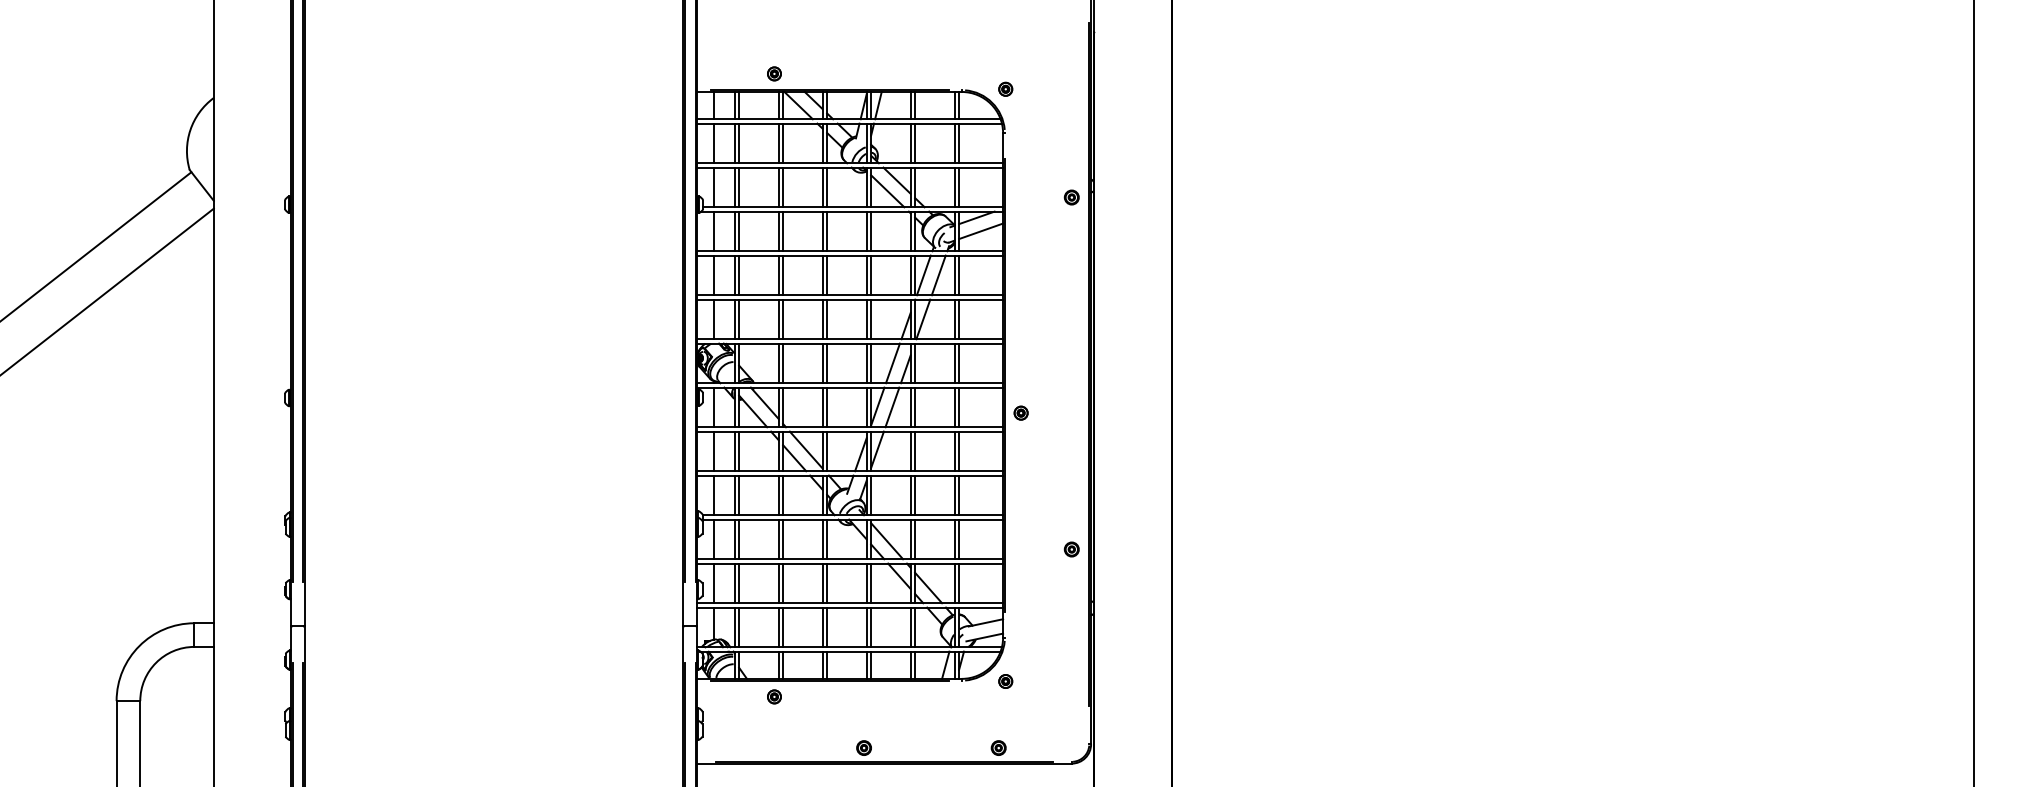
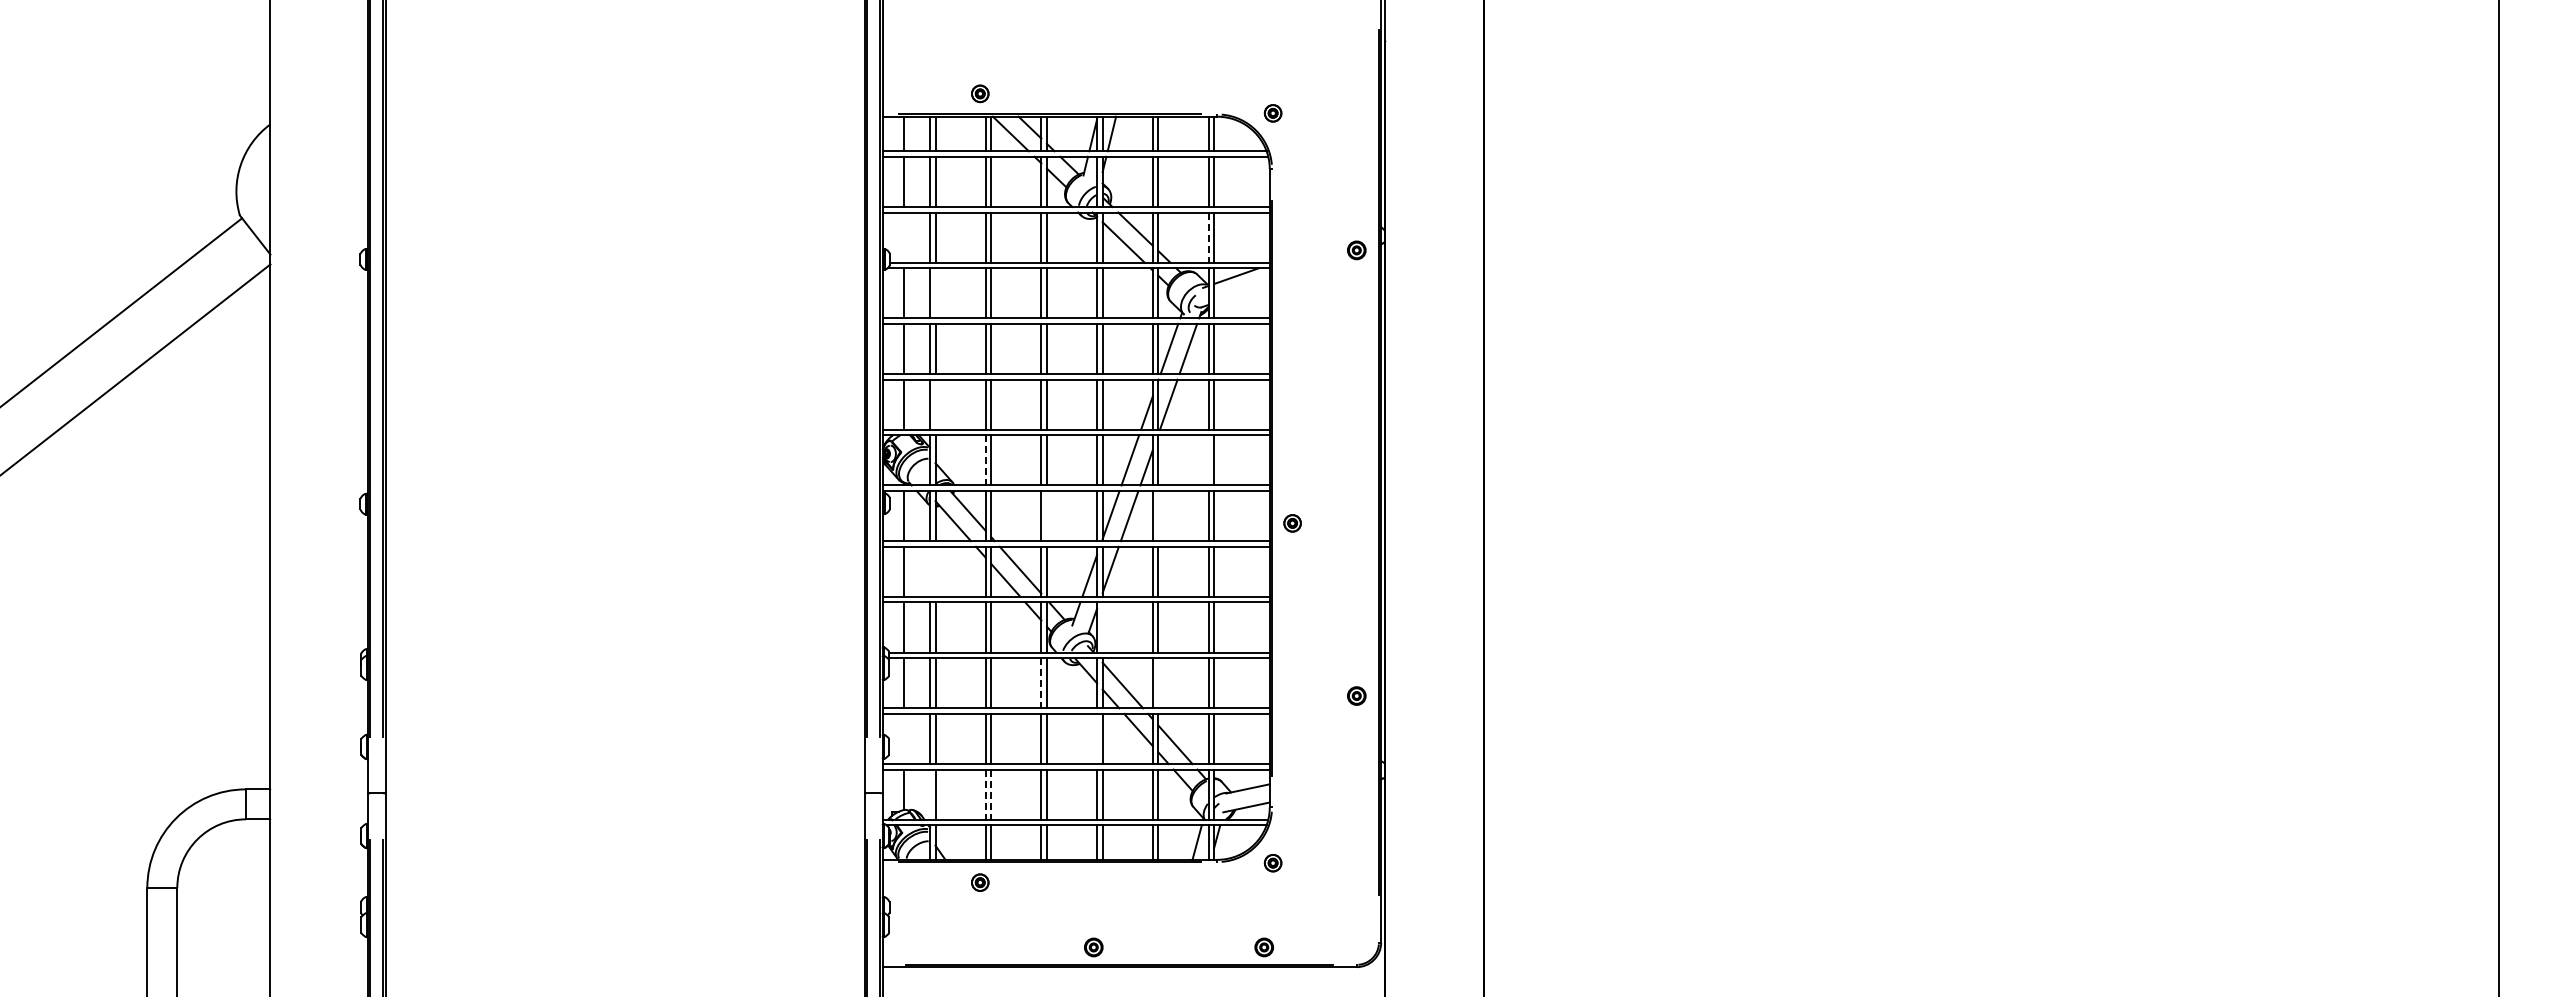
line: (713, 187) -> (903, 237), removed
line: (954, 188) -> (1208, 238), solid -> dashed
line: (980, 230) -> (1241, 292), removed
line: (739, 231) -> (935, 293), removed
line: (739, 319) -> (935, 404), removed
line: (778, 363) -> (985, 460), solid -> dashed
line: (954, 363) -> (1208, 460), removed
line: (826, 407) -> (1046, 516), removed
line: (915, 407) -> (1158, 516), removed
line: (734, 451) -> (929, 571), removed
line: (739, 451) -> (935, 571), removed
line: (870, 495) -> (1102, 627), removed
line: (822, 539) -> (1041, 683), solid -> dashed
line: (915, 539) -> (1158, 683), removed
line: (713, 583) -> (903, 738), removed
line: (867, 583) -> (1097, 738), removed
line: (734, 627) -> (929, 794), removed
line: (778, 628) -> (985, 795), solid -> dashed
line: (783, 628) -> (991, 795), solid -> dashed

